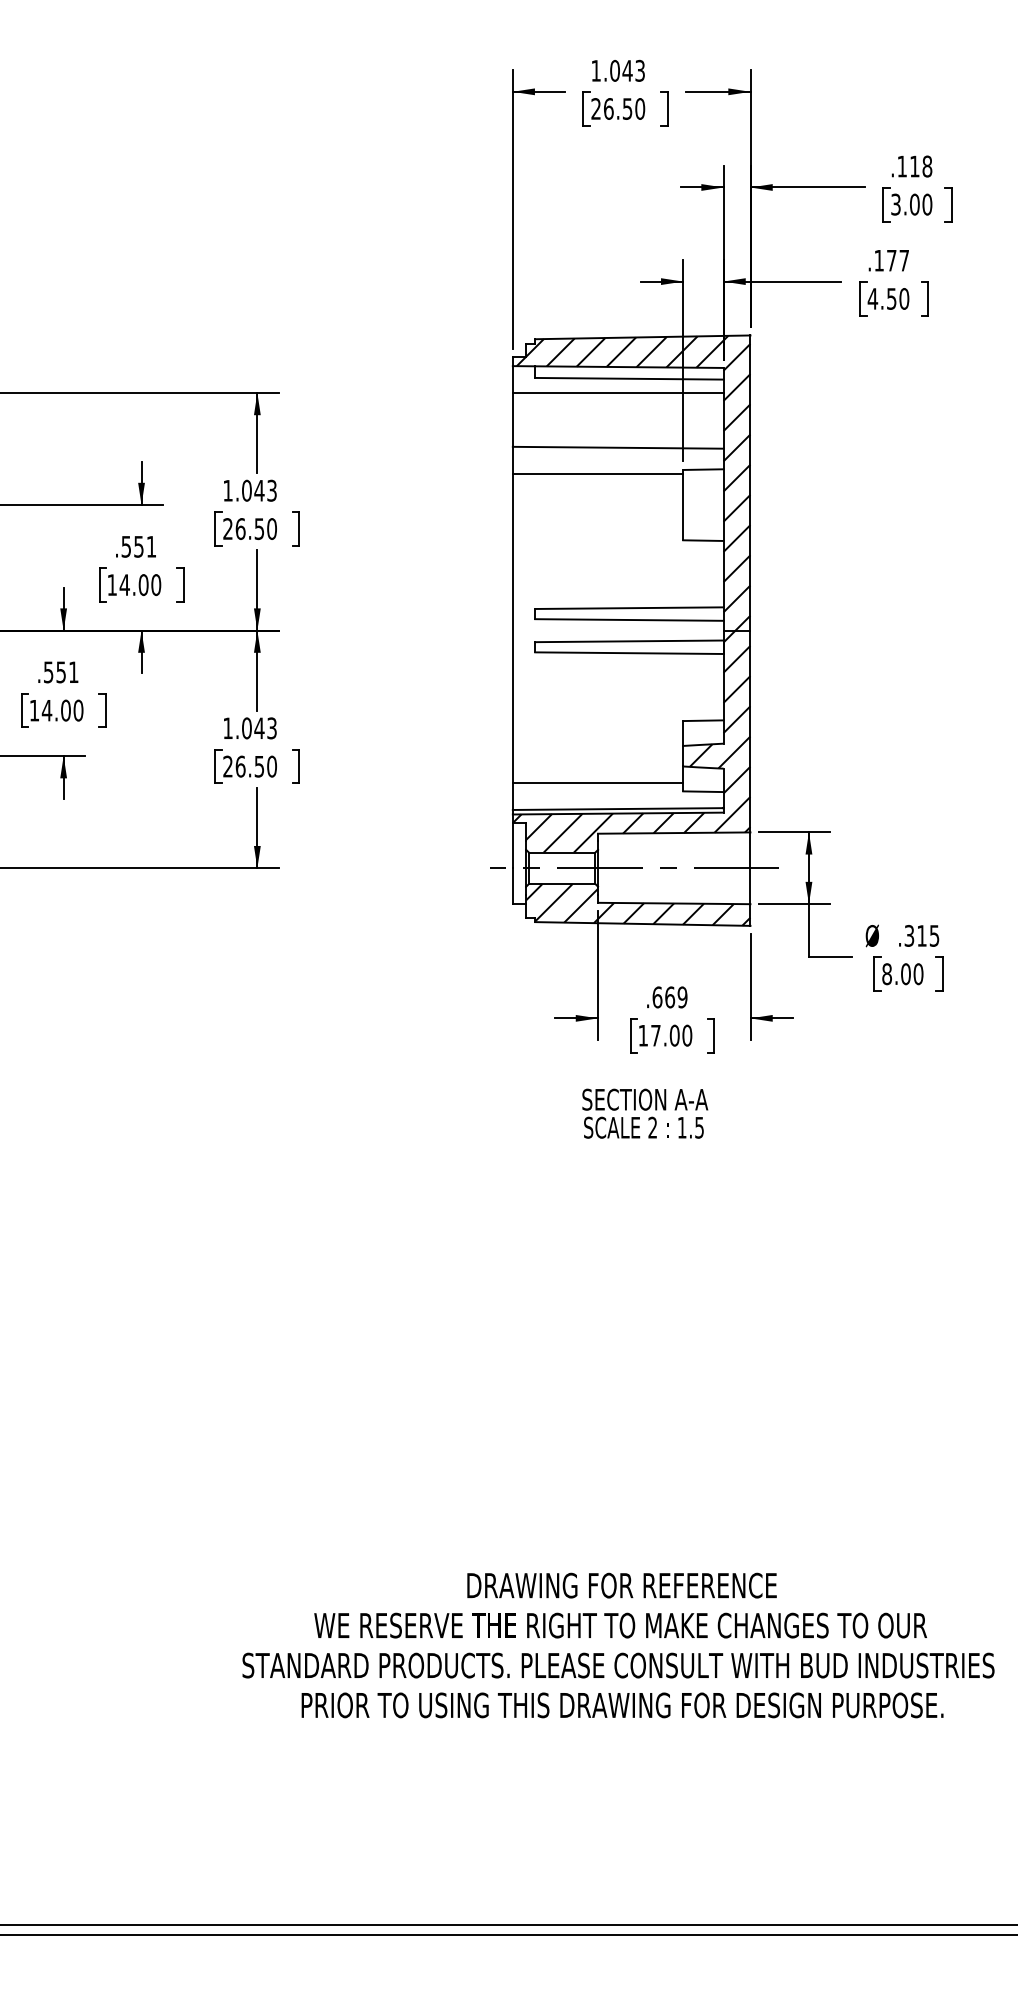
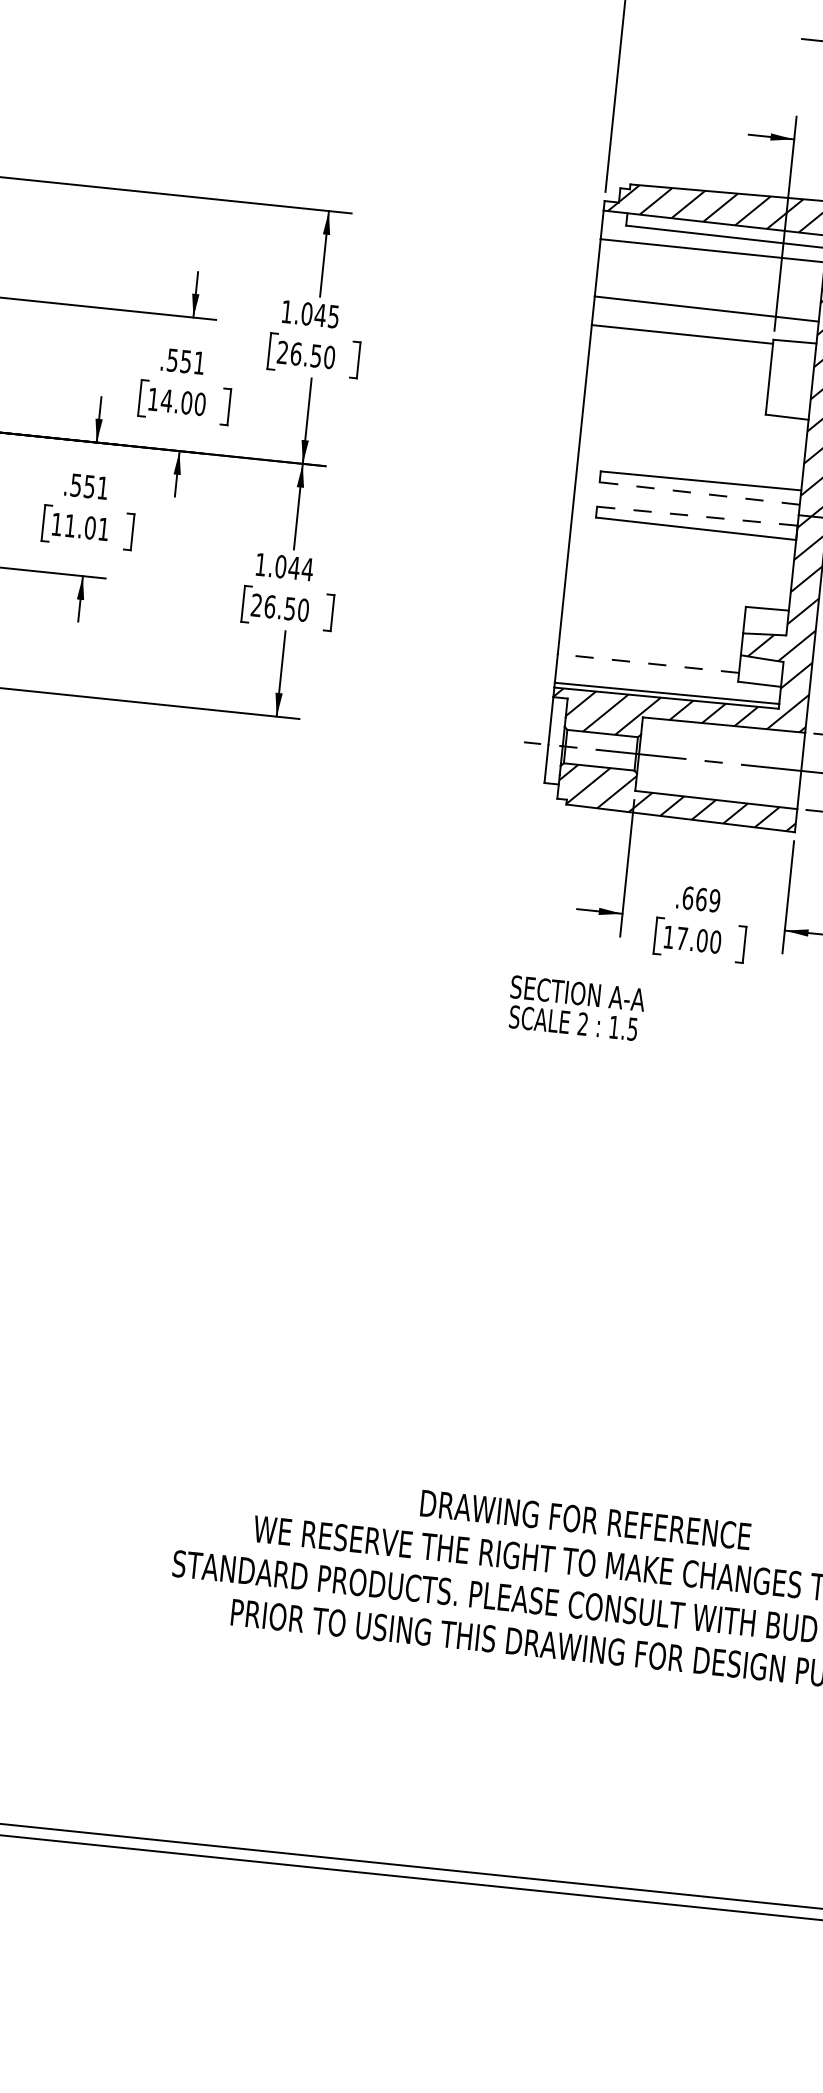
text: (271, 490) -> (333, 316), 1.043 -> 1.045
line: (628, 620) -> (698, 493), solid -> dashed
line: (629, 641) -> (697, 516), solid -> dashed
text: (62, 710) -> (86, 527), 14.00 -> 11.01
text: (271, 728) -> (307, 569), 1.043 -> 1.044
line: (597, 783) -> (647, 663), solid -> dashed
text: (645, 1113) -> (576, 1008), moved

